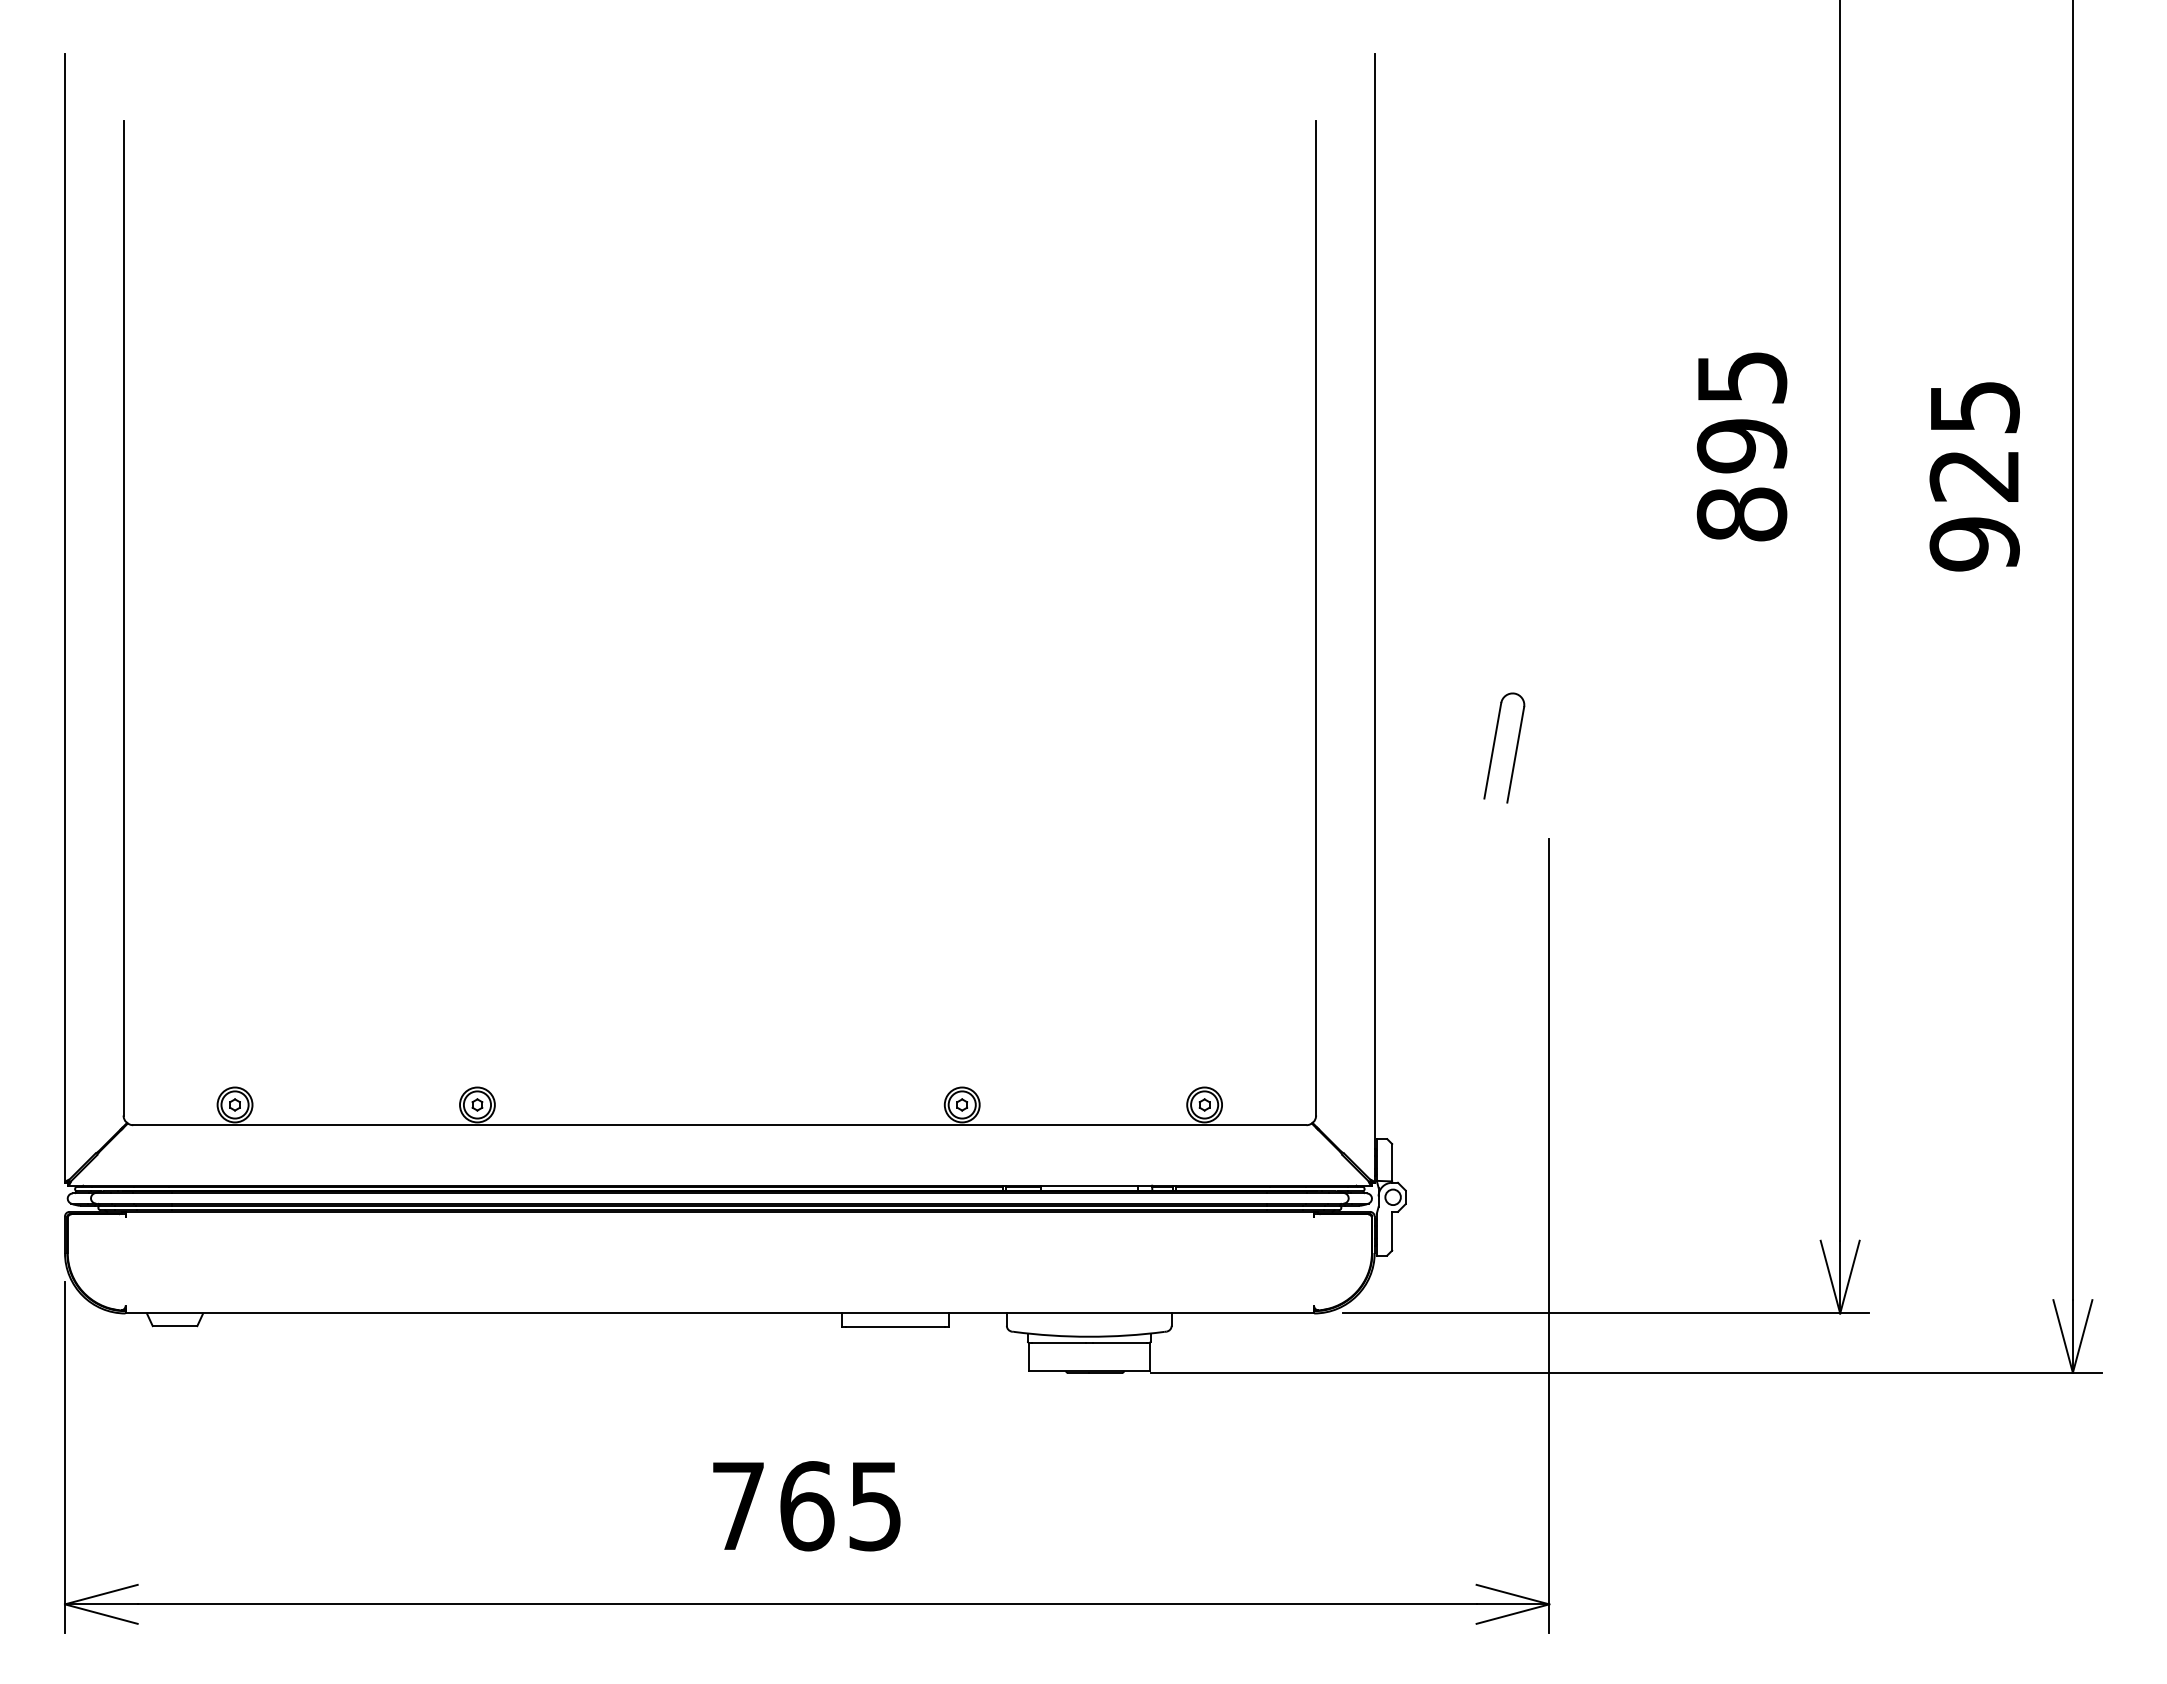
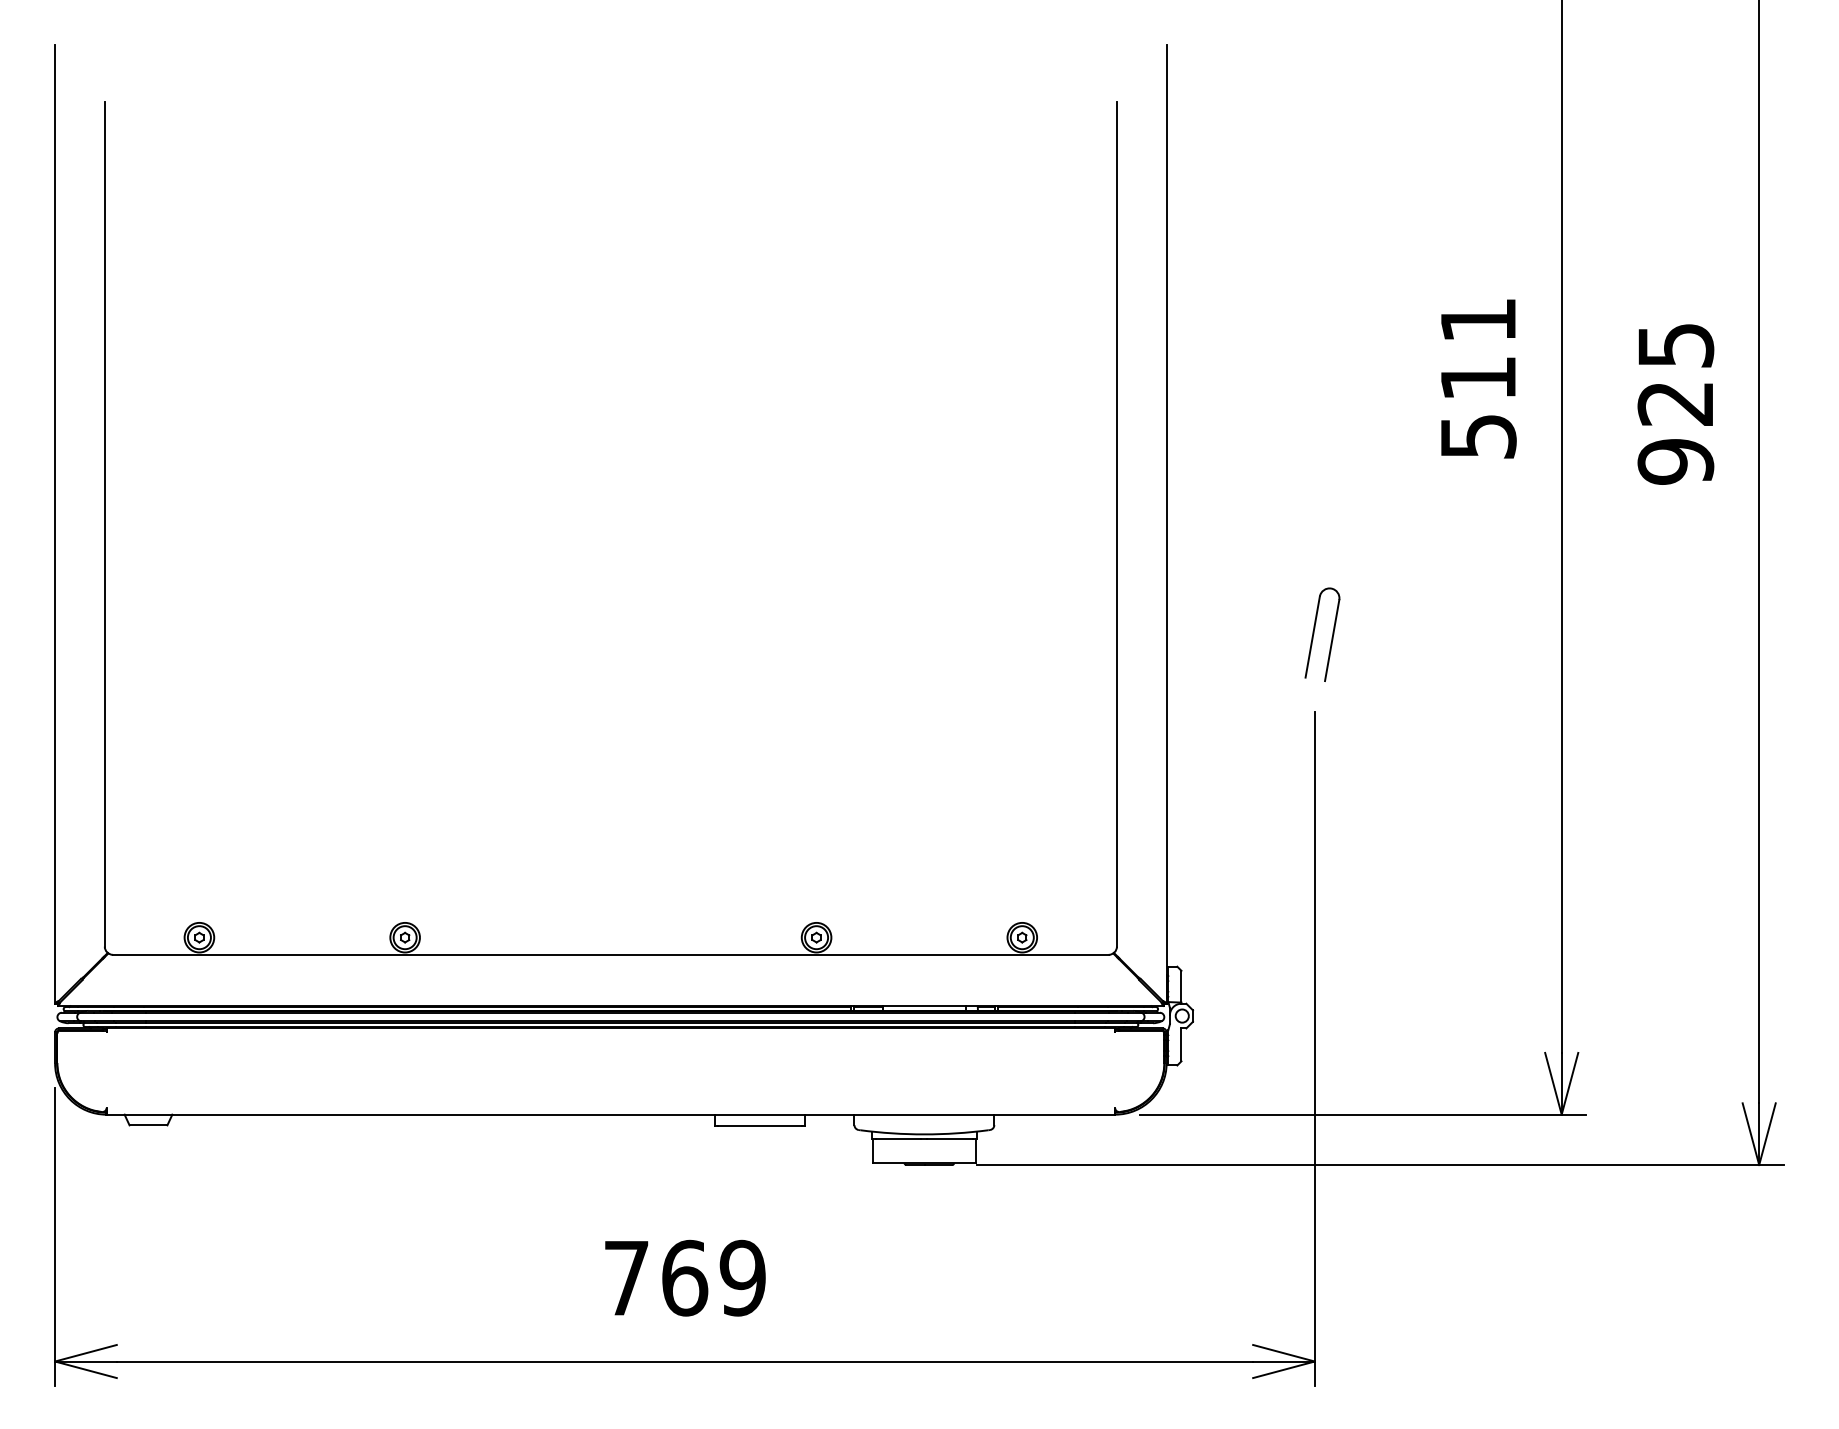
text: (1741, 446) -> (1477, 378), 895 -> 511
part: (1494, 747) -> (1314, 634), moved
text: (875, 1506) -> (742, 1278), 765 -> 769

